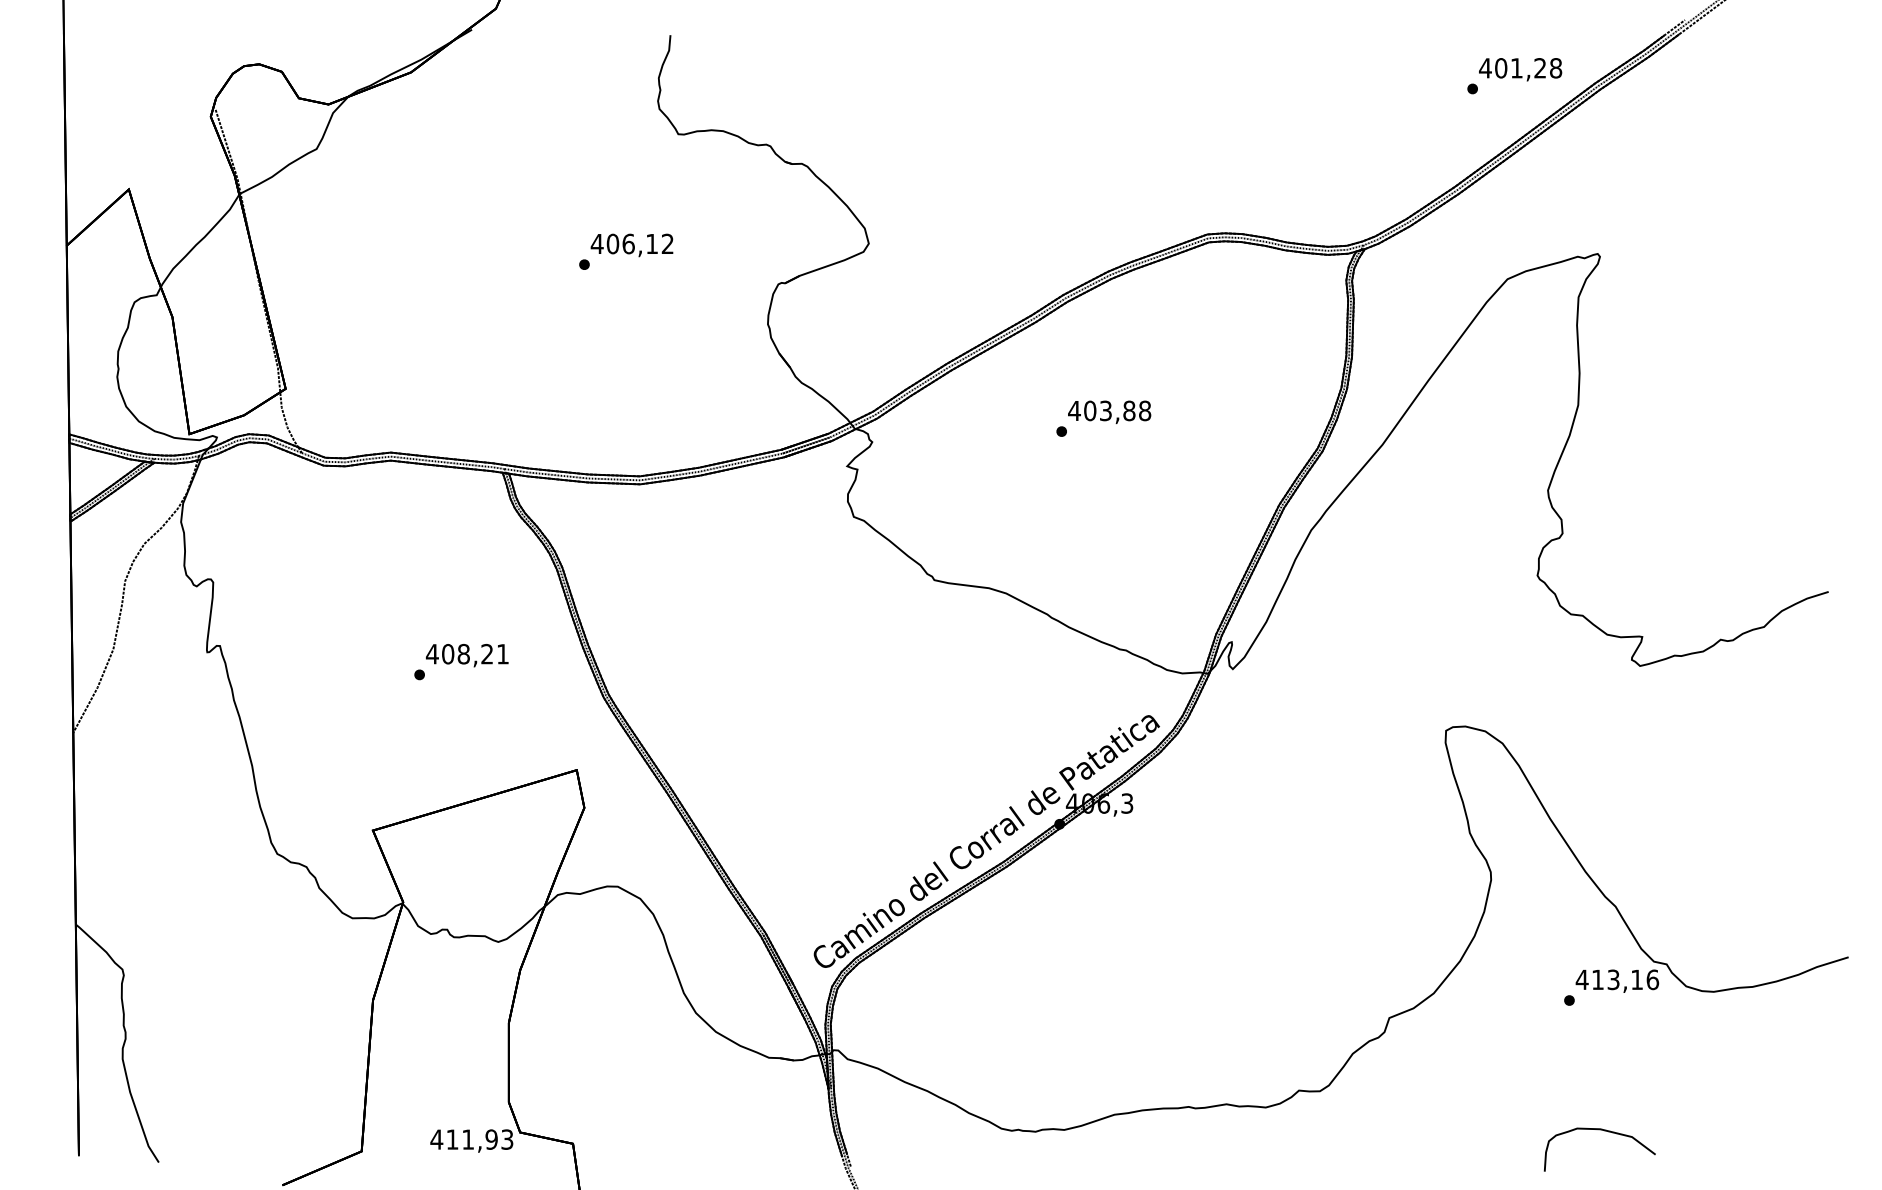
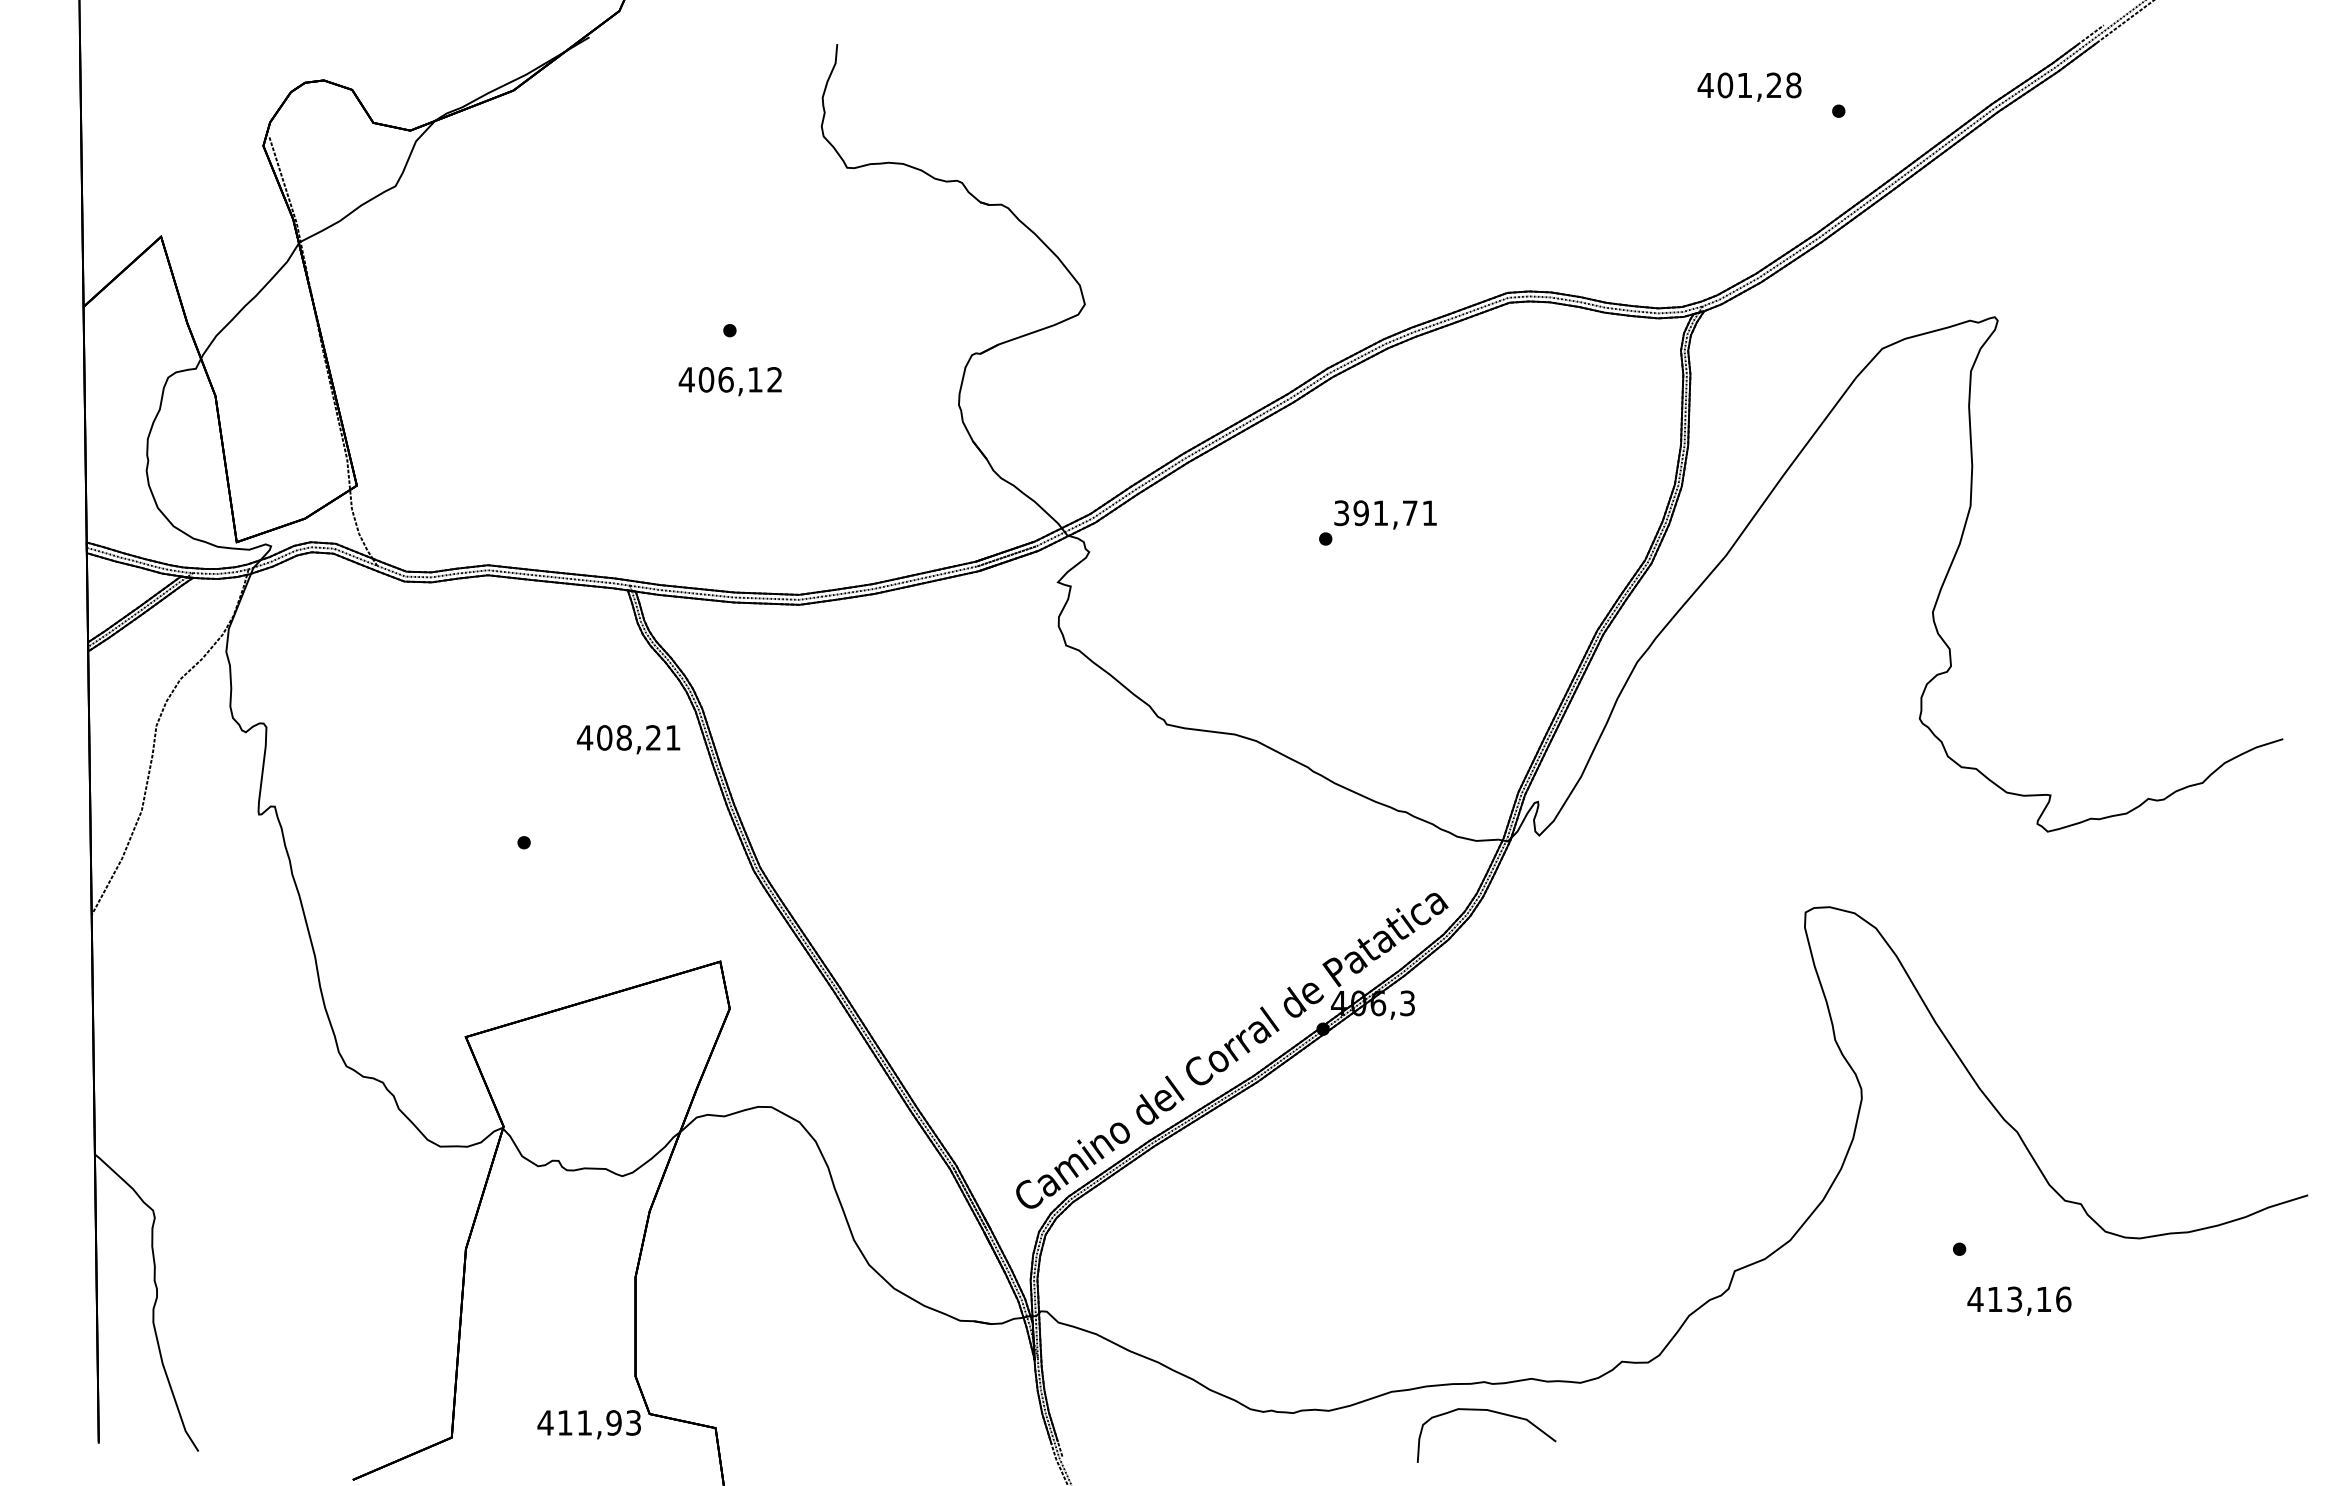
text: (1520, 69) -> (1749, 86), moved
text: (631, 245) -> (729, 381), moved
text: (1109, 411) -> (1385, 513), 403,88 -> 391,71
text: (467, 655) -> (628, 739), moved
text: (1617, 980) -> (2019, 1300), moved
curve: (1604, 1131) -> (1492, 1412), moved

